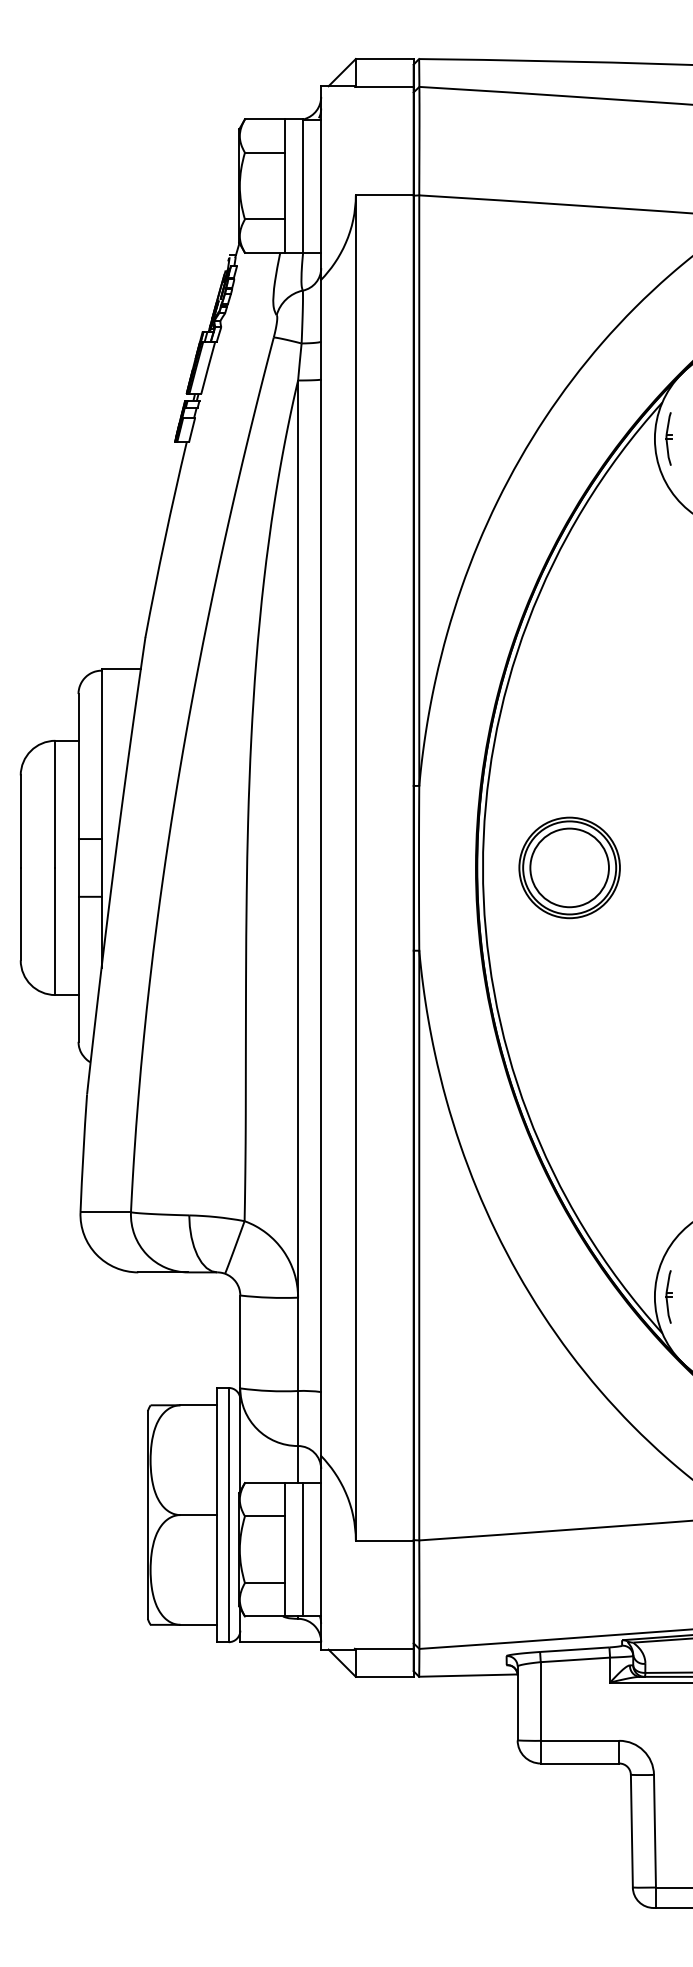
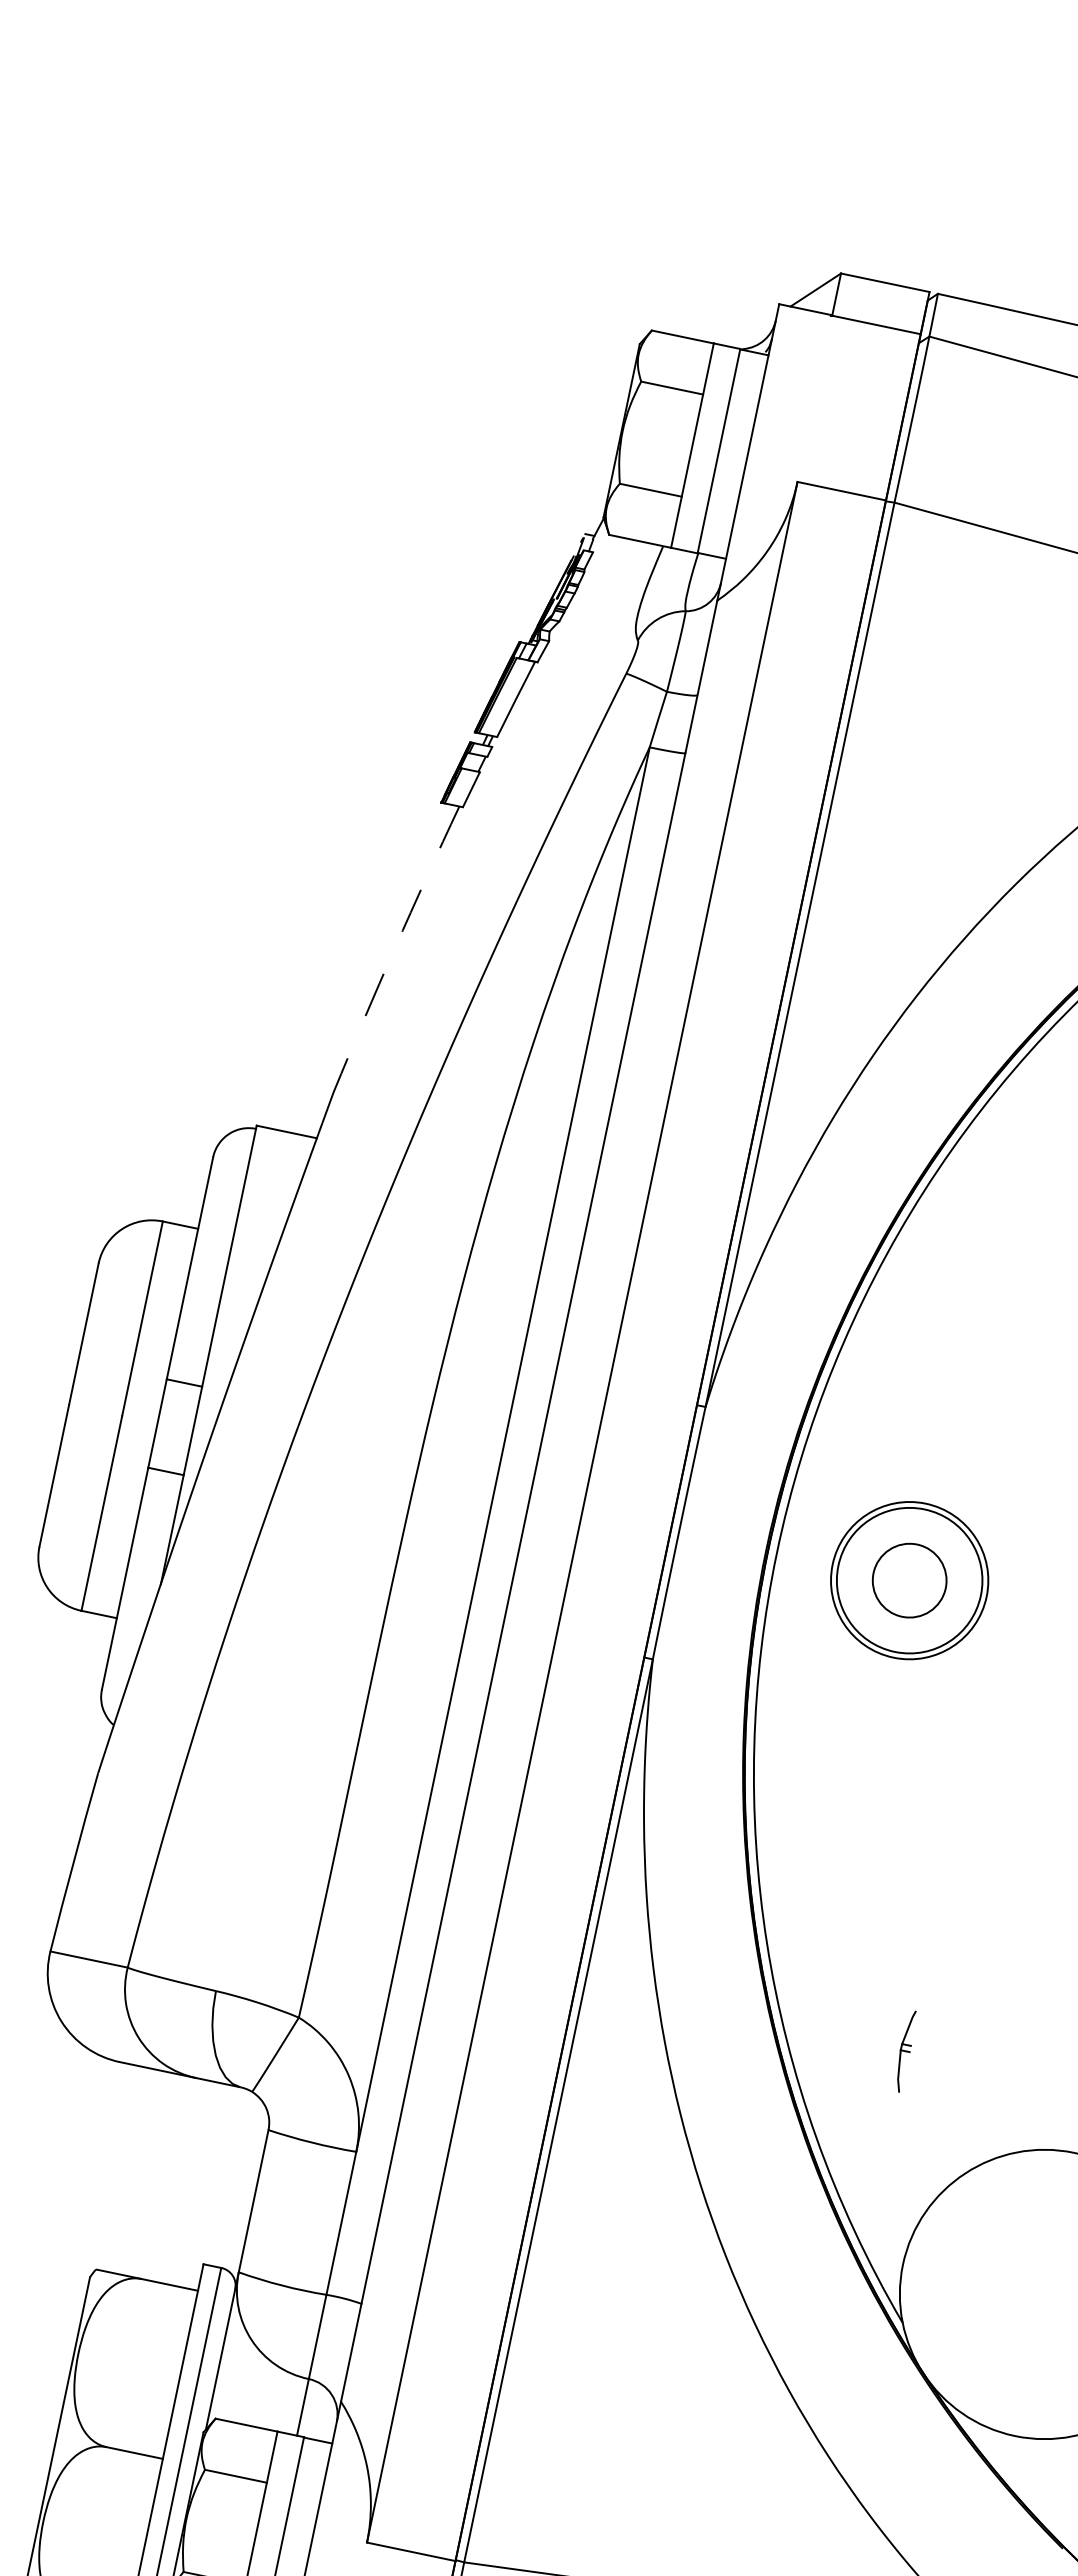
arc: (164, 539) -> (394, 948), solid -> dashed
circle: (569, 867) -> (909, 1579), size x0.6
part: (668, 1296) -> (903, 2050), moved

